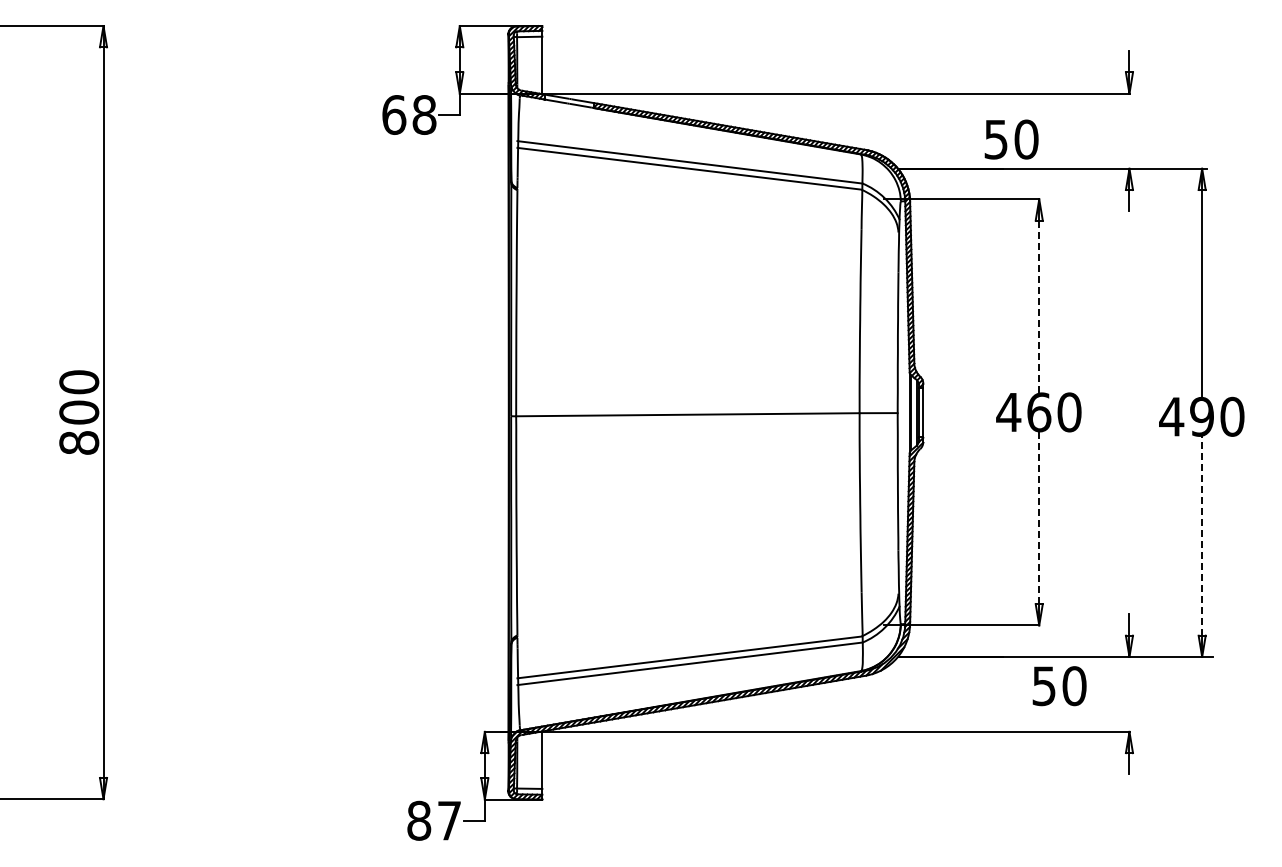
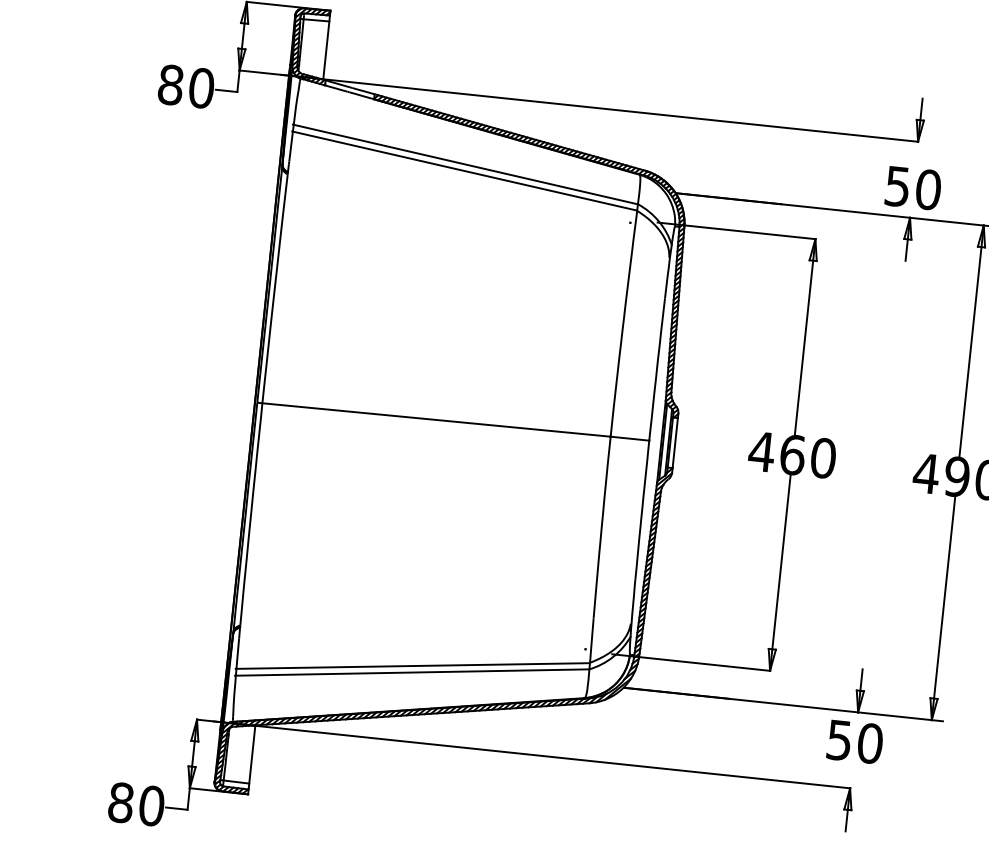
text: (409, 114) -> (186, 86), 68 -> 80
text: (1011, 139) -> (913, 188), moved
line: (1039, 307) -> (804, 348), dashed -> solid
line: (1039, 517) -> (781, 561), dashed -> solid
line: (1202, 535) -> (945, 597), dashed -> solid
text: (1059, 686) -> (854, 742), moved
text: (449, 820) -> (151, 805), 87 -> 80

